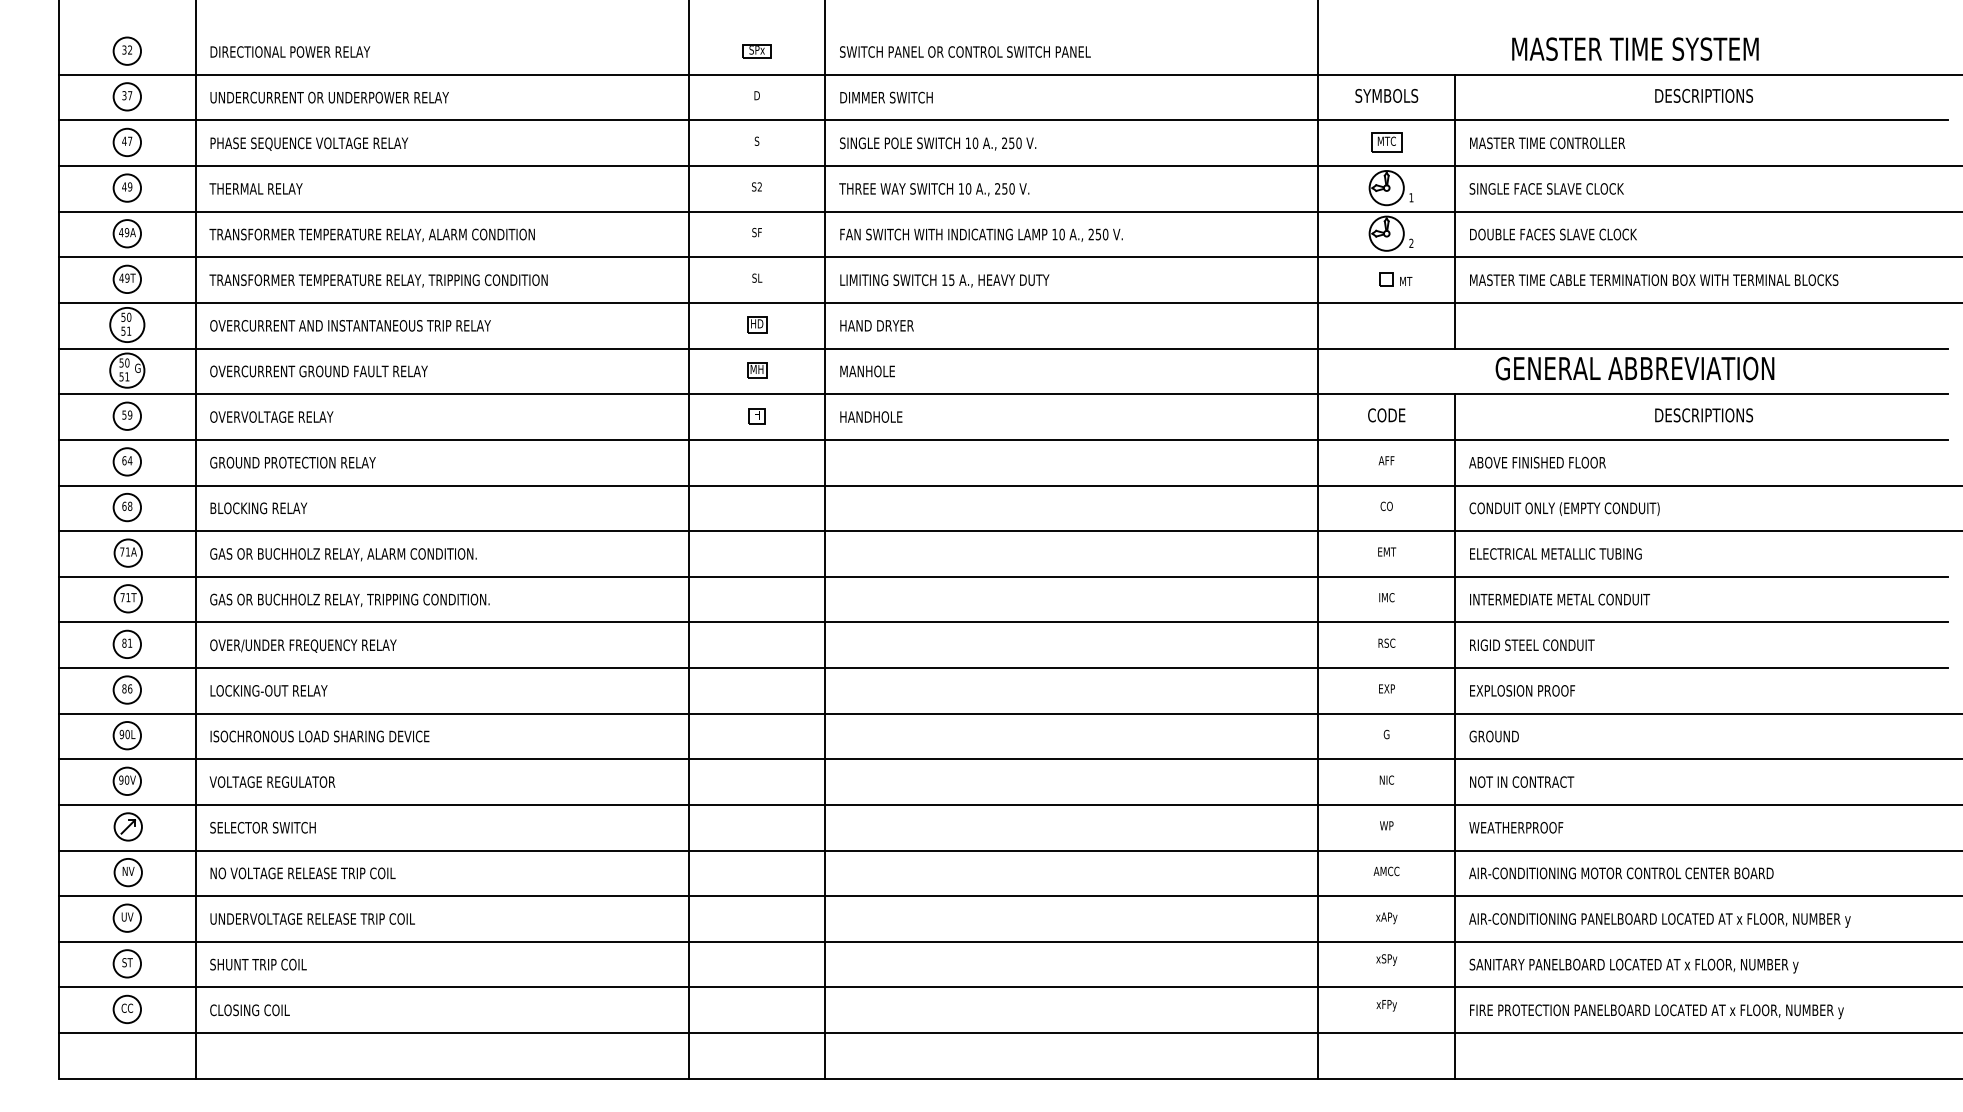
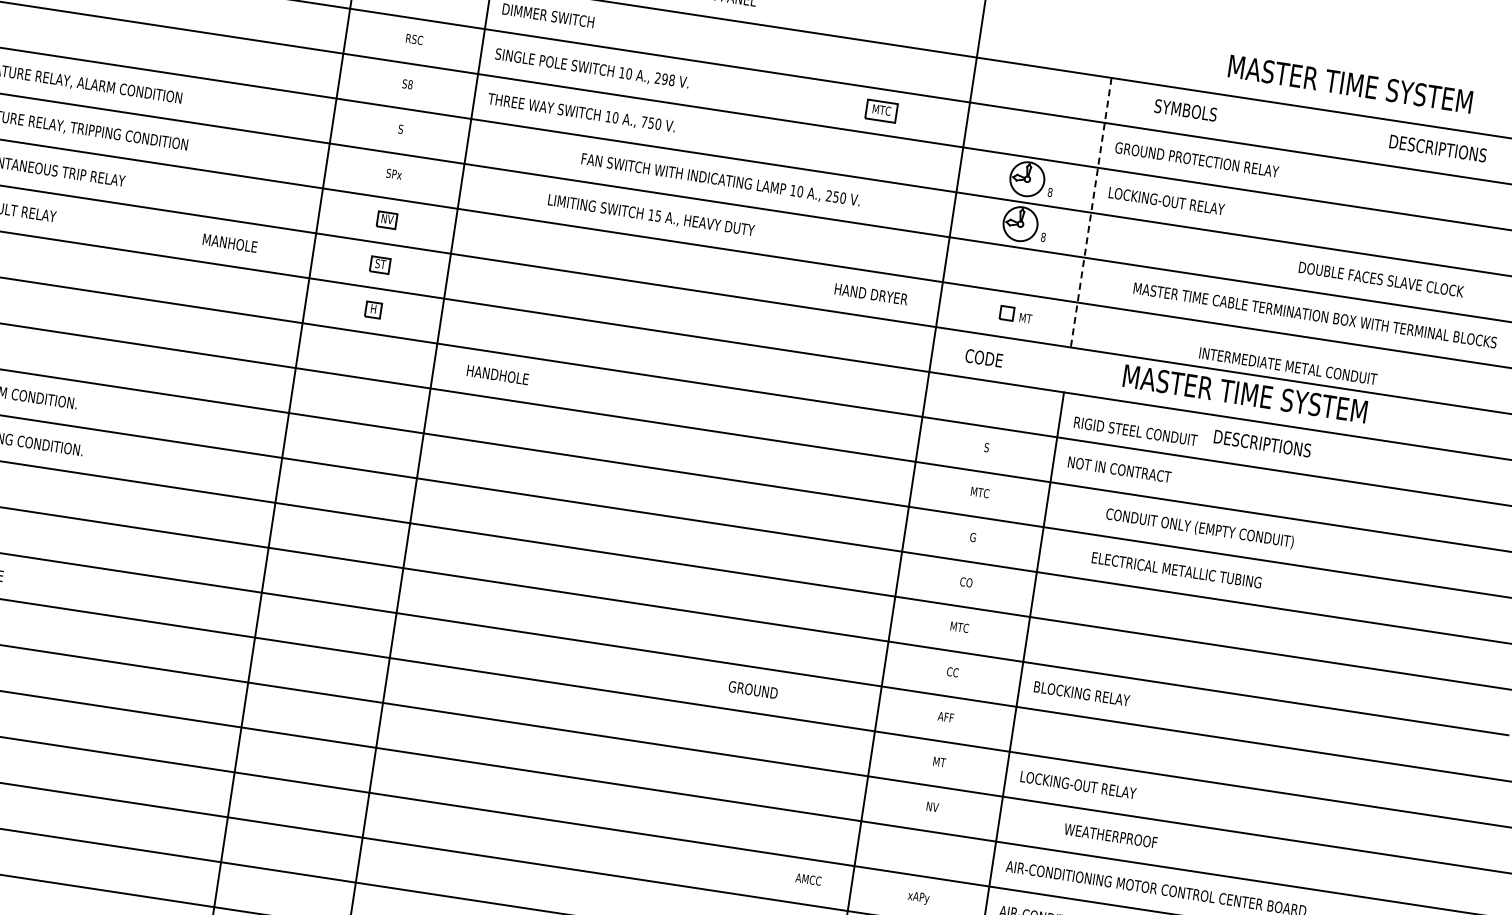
text: (1635, 48) -> (1350, 83), moved
text: (1386, 95) -> (1185, 109), moved
text: (1704, 95) -> (1438, 148), moved
text: (756, 140) -> (414, 38), S -> RSC
text: (1015, 142) -> (668, 79), 250 -> 298
part: (1386, 142) -> (881, 111), moved
text: (1552, 143) -> (1197, 160), MASTER TIME CONTROLLER -> GROUND PROTECTION RELAY
text: (759, 186) -> (410, 84), S2 -> S8
text: (997, 188) -> (644, 121), 250 -> 750
text: (1546, 188) -> (1184, 203), SINGLE FACE SLAVE CLOCK -> LOCKING-OUT RELAY
text: (1411, 197) -> (1050, 192), 1 -> 8
line: (1455, 211) -> (1091, 212), solid -> dashed
text: (756, 232) -> (400, 129), SF -> S
text: (981, 234) -> (720, 179), moved
text: (1553, 234) -> (1381, 279), moved
text: (1411, 243) -> (1043, 237), 2 -> 8
text: (756, 277) -> (393, 173), SL -> SPx
part: (1395, 279) -> (1015, 314), moved
text: (1654, 279) -> (1315, 314), moved
text: (944, 280) -> (651, 215), moved
text: (757, 323) -> (387, 218), HD -> NV
text: (876, 325) -> (870, 293), moved
text: (1634, 368) -> (1244, 393), GENERAL ABBREVIATION -> MASTER TIME SYSTEM
text: (756, 369) -> (379, 263), MH -> ST
text: (867, 371) -> (230, 243), moved
text: (1386, 415) -> (983, 358), moved
text: (1704, 415) -> (1262, 443), moved
text: (871, 416) -> (498, 374), moved
text: (1386, 460) -> (986, 447), AFF -> S
text: (1537, 462) -> (1134, 471), ABOVE FINISHED FLOOR -> NOT IN CONTRACT
text: (1386, 505) -> (979, 491), CO -> MTC
text: (1564, 508) -> (1199, 527), moved
text: (1387, 551) -> (973, 537), EMT -> G
text: (1555, 553) -> (1176, 569), moved
text: (1386, 597) -> (966, 582), IMC -> CO
text: (1560, 599) -> (1288, 366), moved
text: (1386, 642) -> (959, 626), RSC -> MTC
text: (1532, 645) -> (1135, 431), moved
text: (1386, 688) -> (952, 671), EXP -> CC
text: (1524, 690) -> (1088, 694), EXPLOSION PROOF -> BLOCKING RELAY
text: (1386, 734) -> (945, 717), G -> AFF
text: (1493, 736) -> (752, 689), moved
text: (1386, 779) -> (939, 761), NIC -> MT
text: (1528, 781) -> (1078, 784), NOT IN CONTRACT -> LOCKING-OUT RELAY
text: (1386, 825) -> (932, 806), WP -> NV
text: (1516, 827) -> (1111, 835), moved
text: (1386, 871) -> (808, 879), moved

